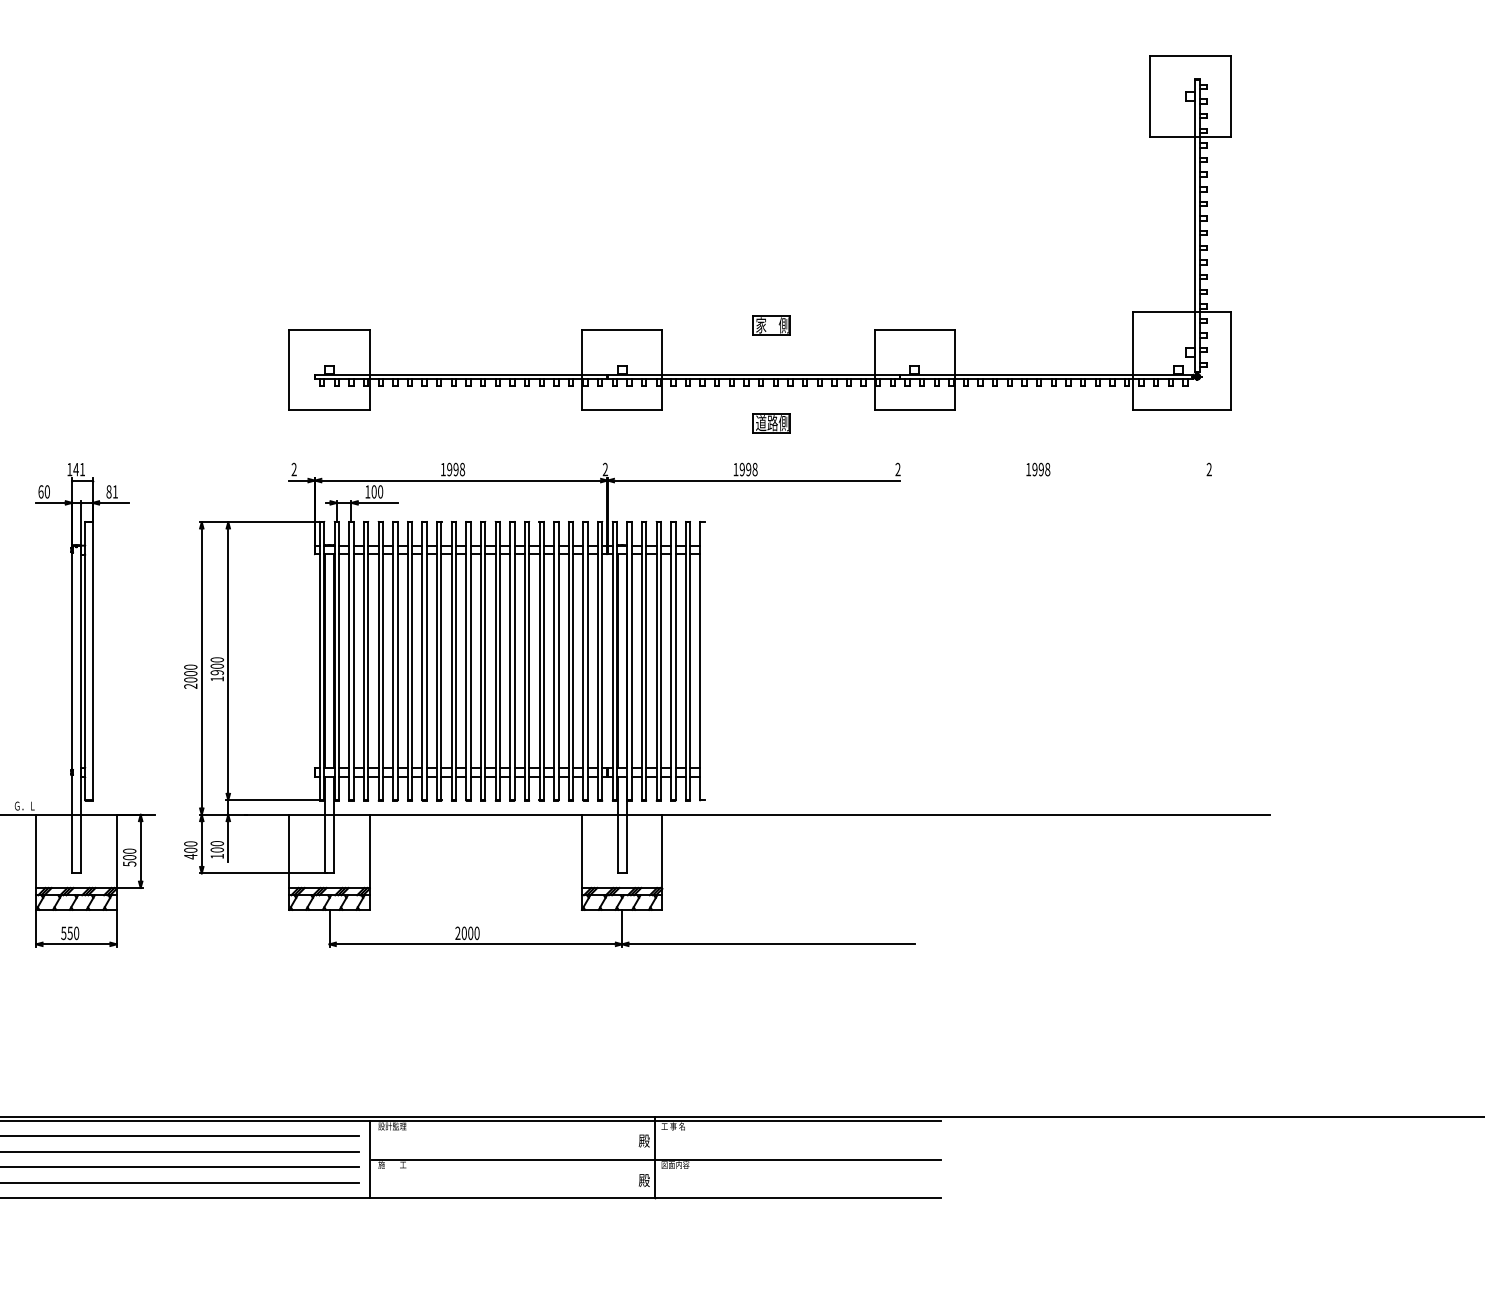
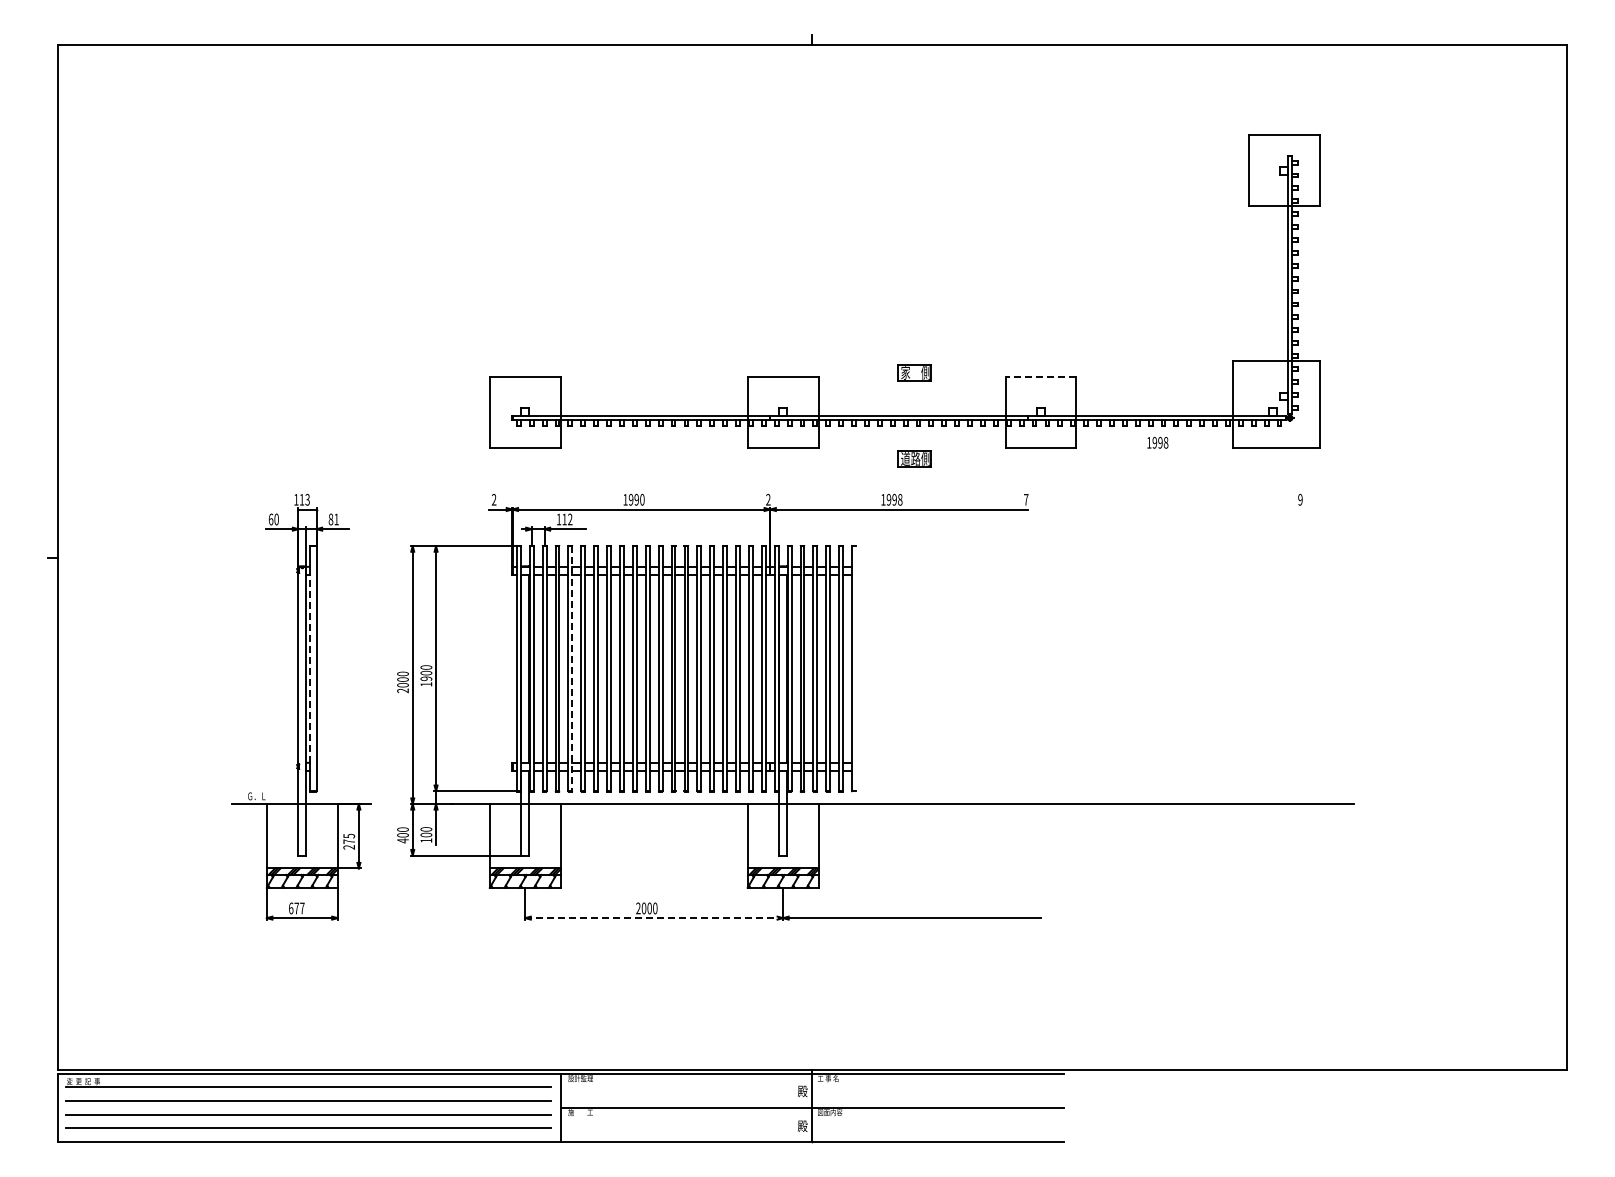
line: (914, 329) -> (1040, 376), solid -> dashed
text: (78, 469) -> (304, 499), 141 -> 113
text: (462, 469) -> (642, 499), 1998 -> 1990
text: (898, 469) -> (1026, 499), 2 -> 7
text: (1037, 469) -> (1157, 442), moved
text: (1209, 469) -> (1300, 499), 2 -> 9
text: (377, 491) -> (567, 519), 100 -> 112
line: (85, 661) -> (310, 668), solid -> dashed
line: (383, 662) -> (572, 669), solid -> dashed
text: (130, 857) -> (349, 841), 500 -> 275
text: (69, 933) -> (296, 908), 550 -> 677
line: (476, 944) -> (654, 918), solid -> dashed

